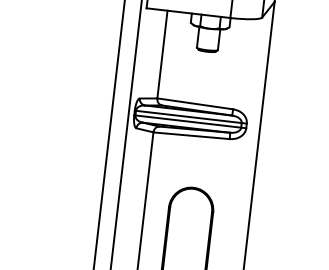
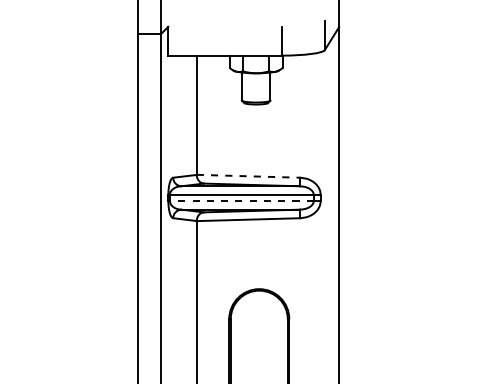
line: (195, 104) -> (248, 176), solid -> dashed
line: (188, 121) -> (241, 201), solid -> dashed

